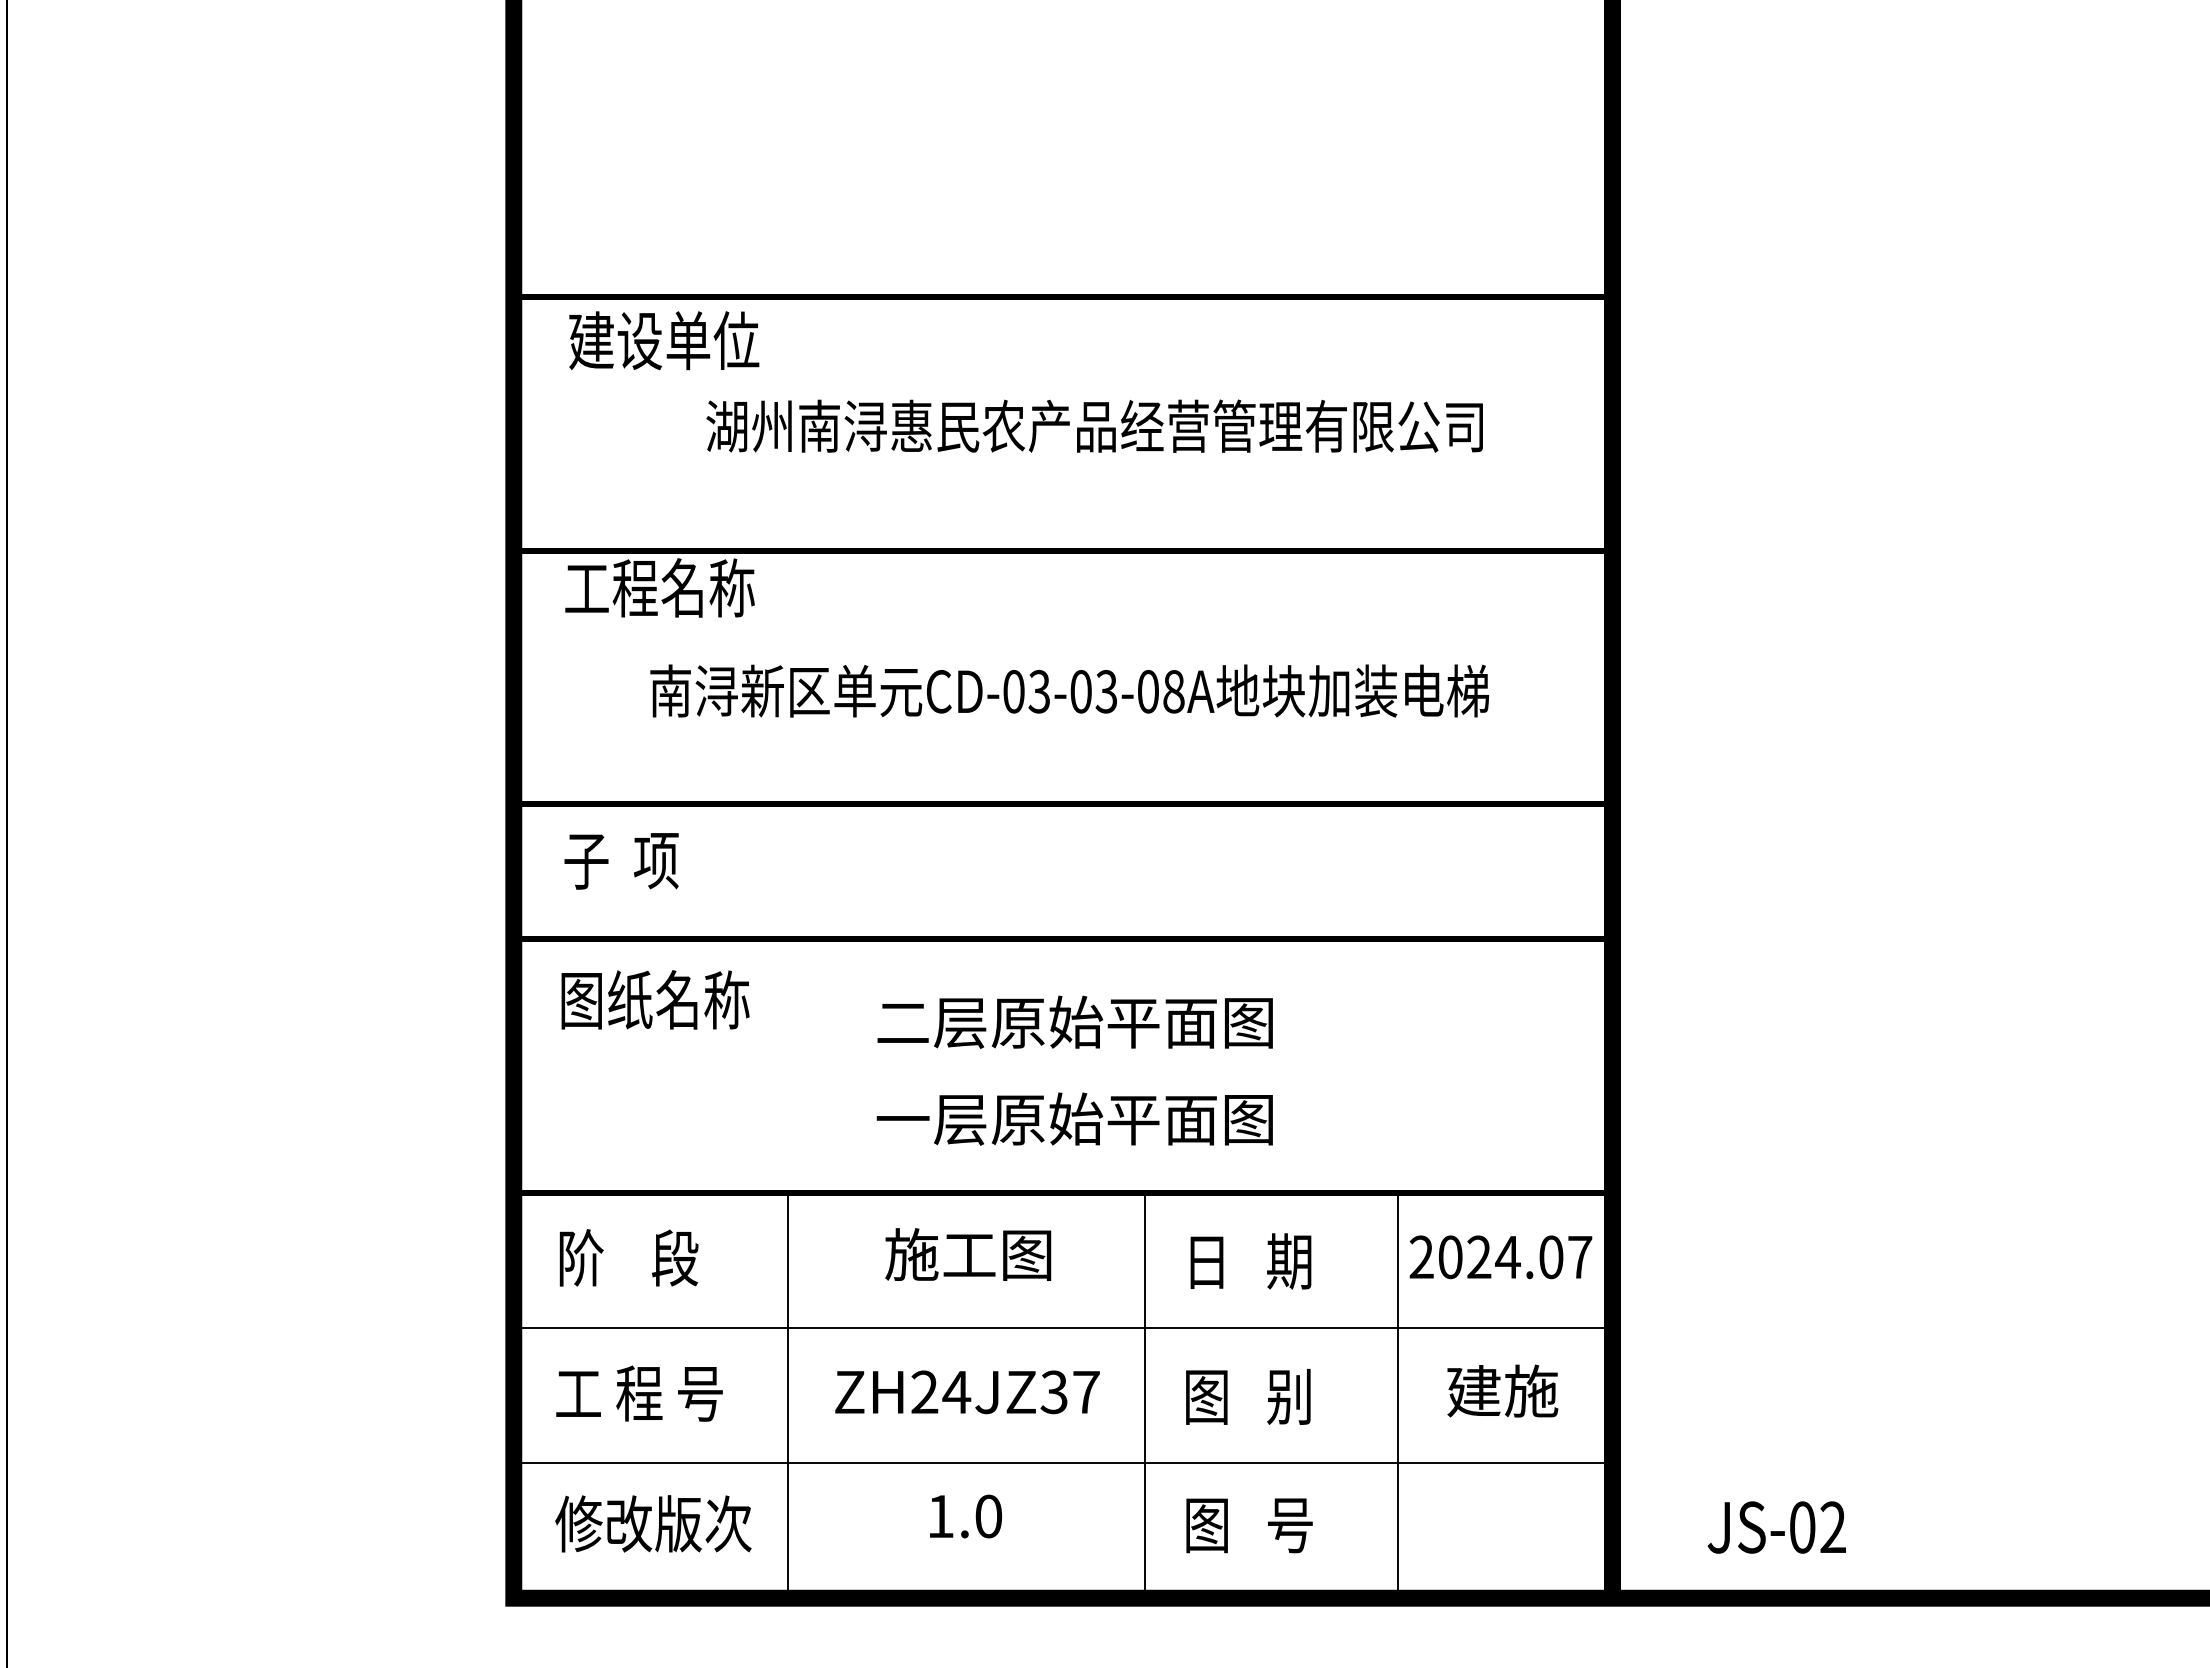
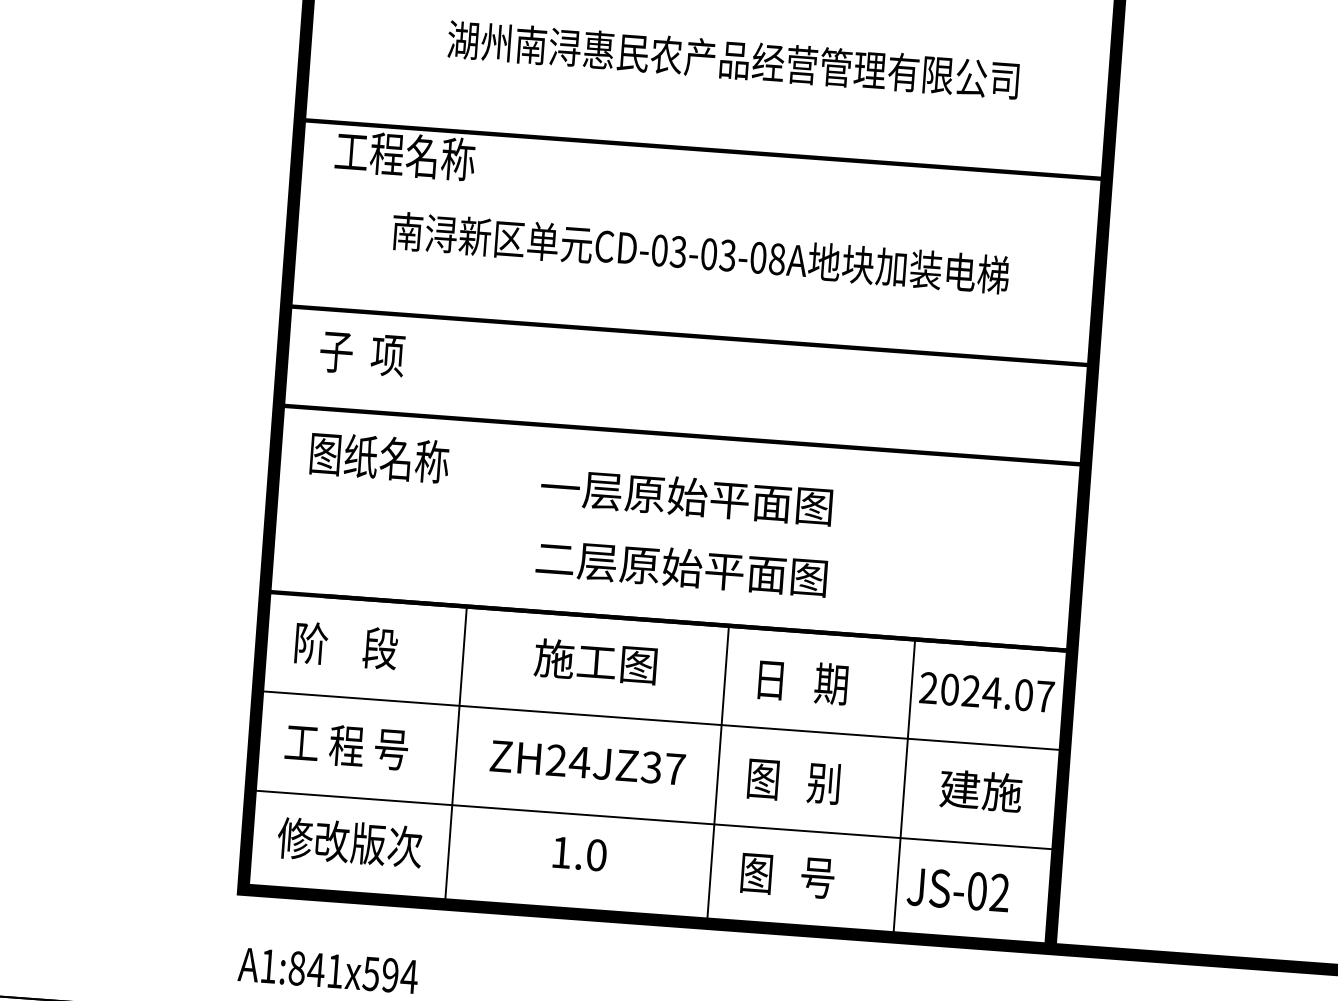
text: (902, 1022) -> (560, 487), 二层原始平面图 -> 一层原始平面图
text: (902, 1119) -> (554, 558), 一层原始平面图 -> 二层原始平面图
text: (1776, 1527) -> (958, 889), moved

